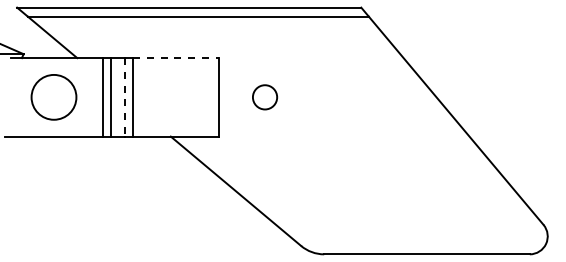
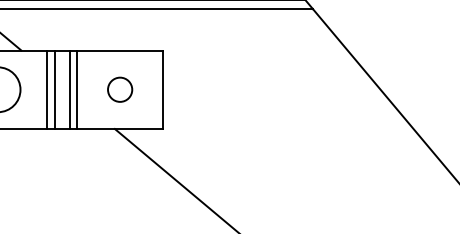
line: (176, 58) -> (120, 50), dashed -> solid
line: (125, 97) -> (69, 89), dashed -> solid
circle: (265, 97) -> (120, 89), moved

